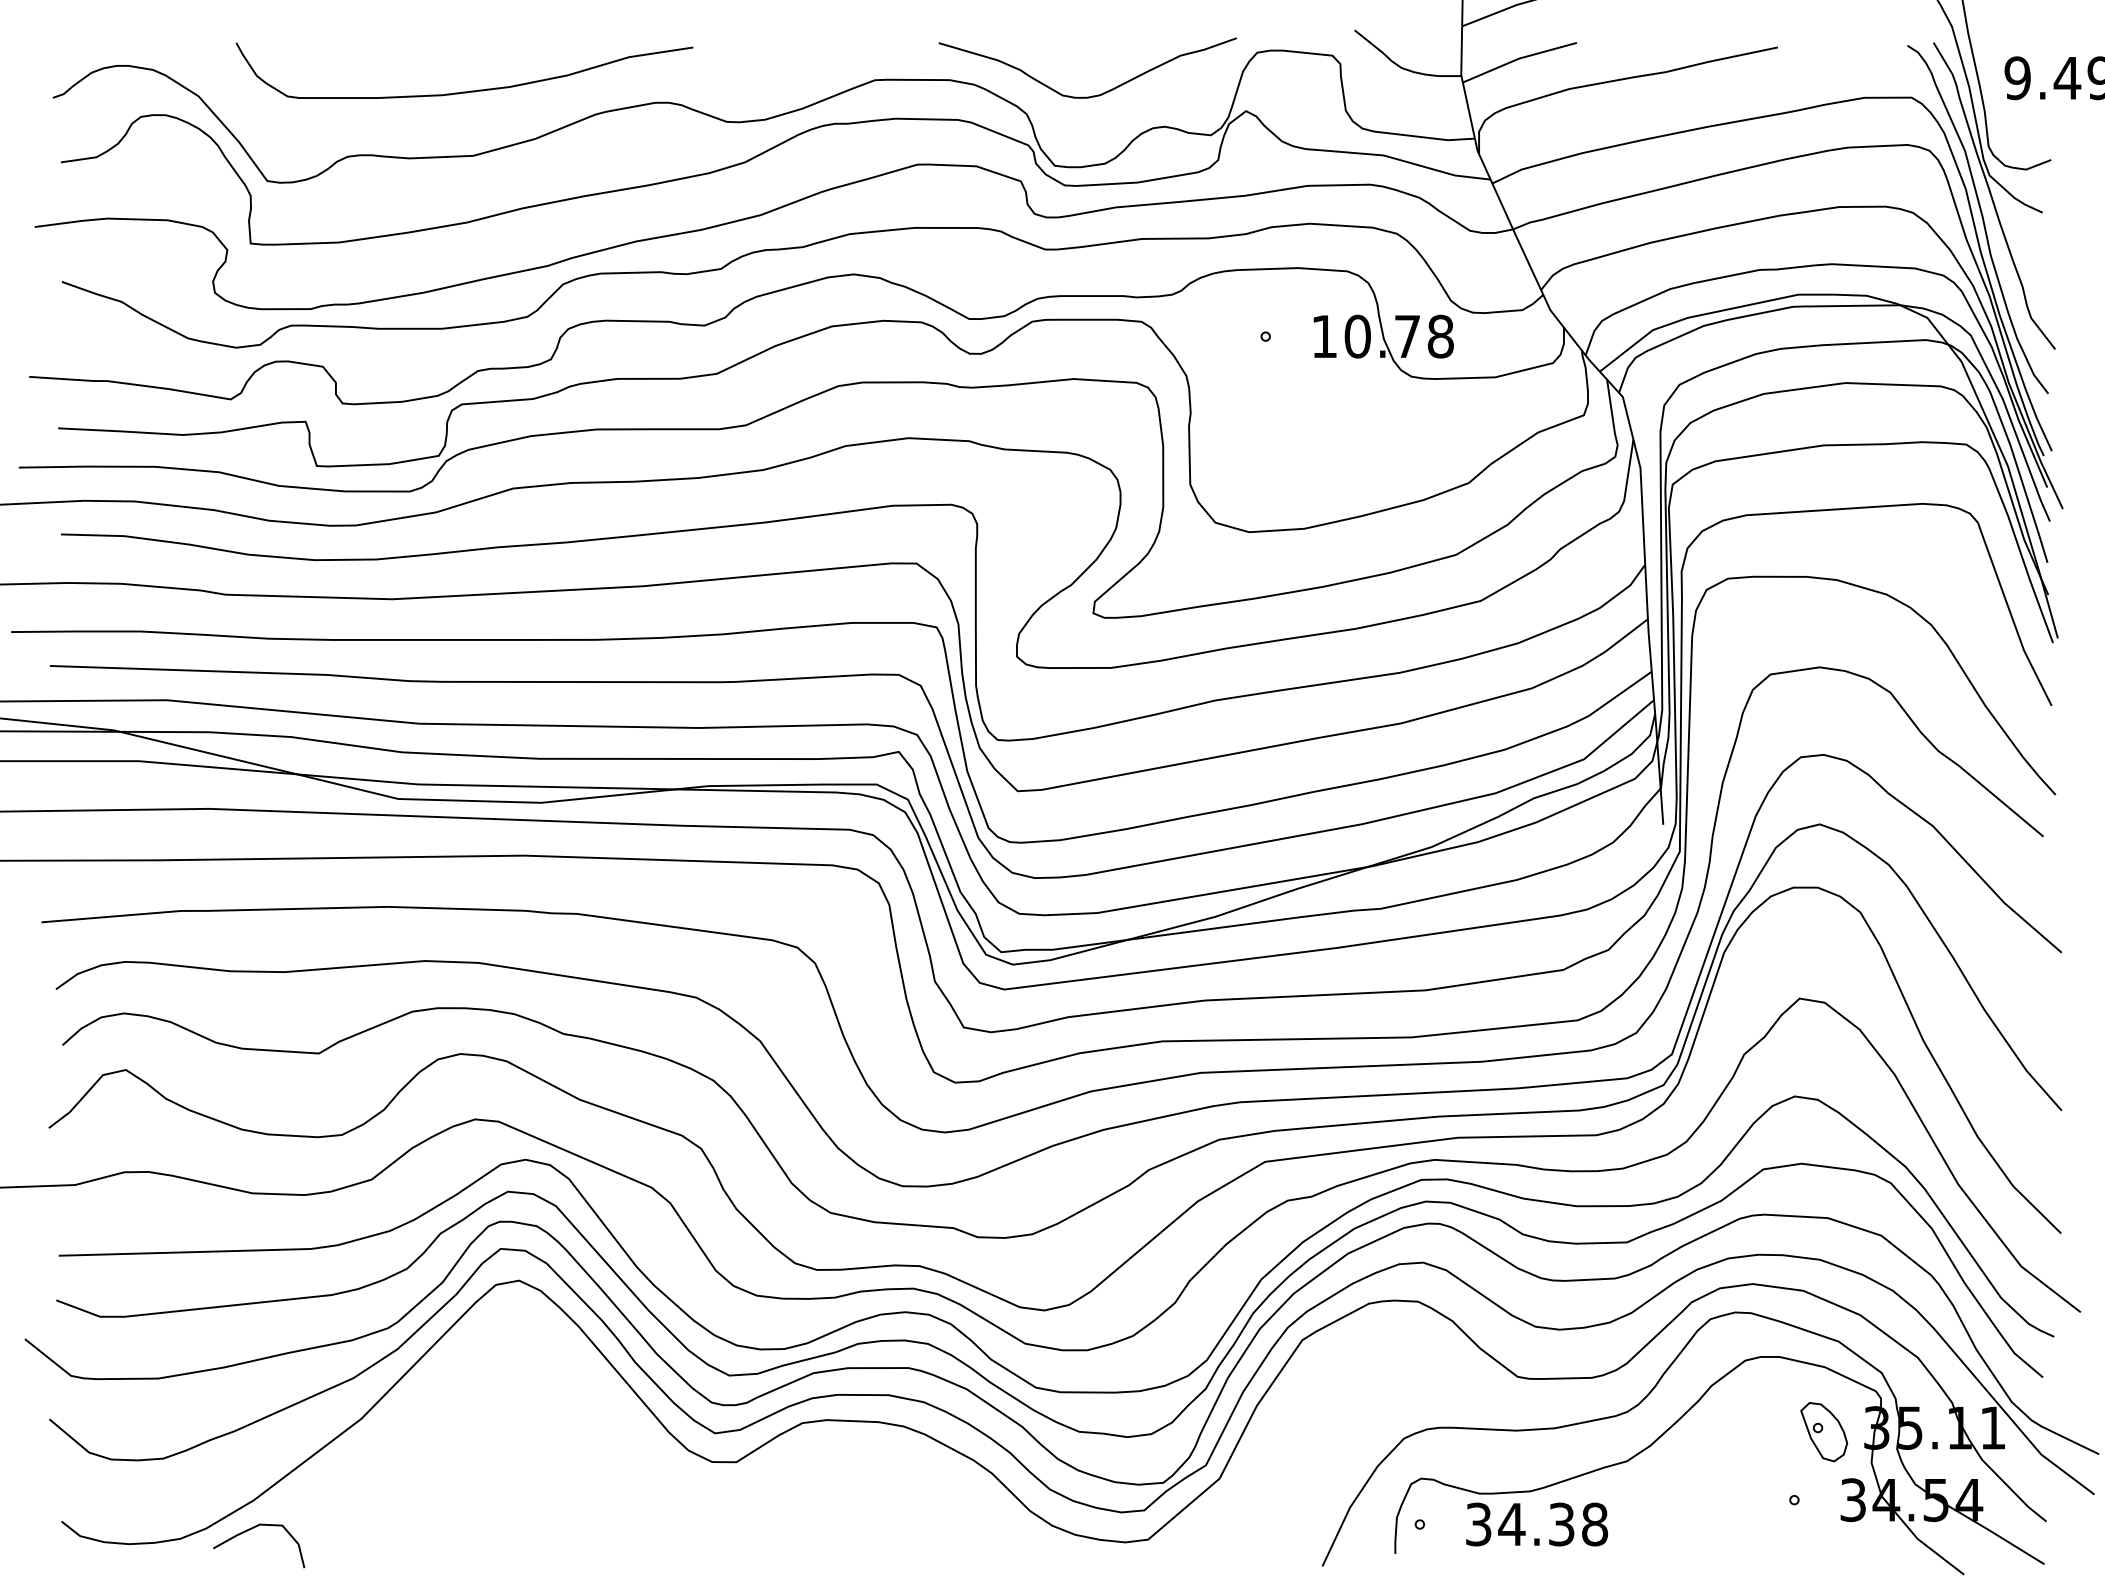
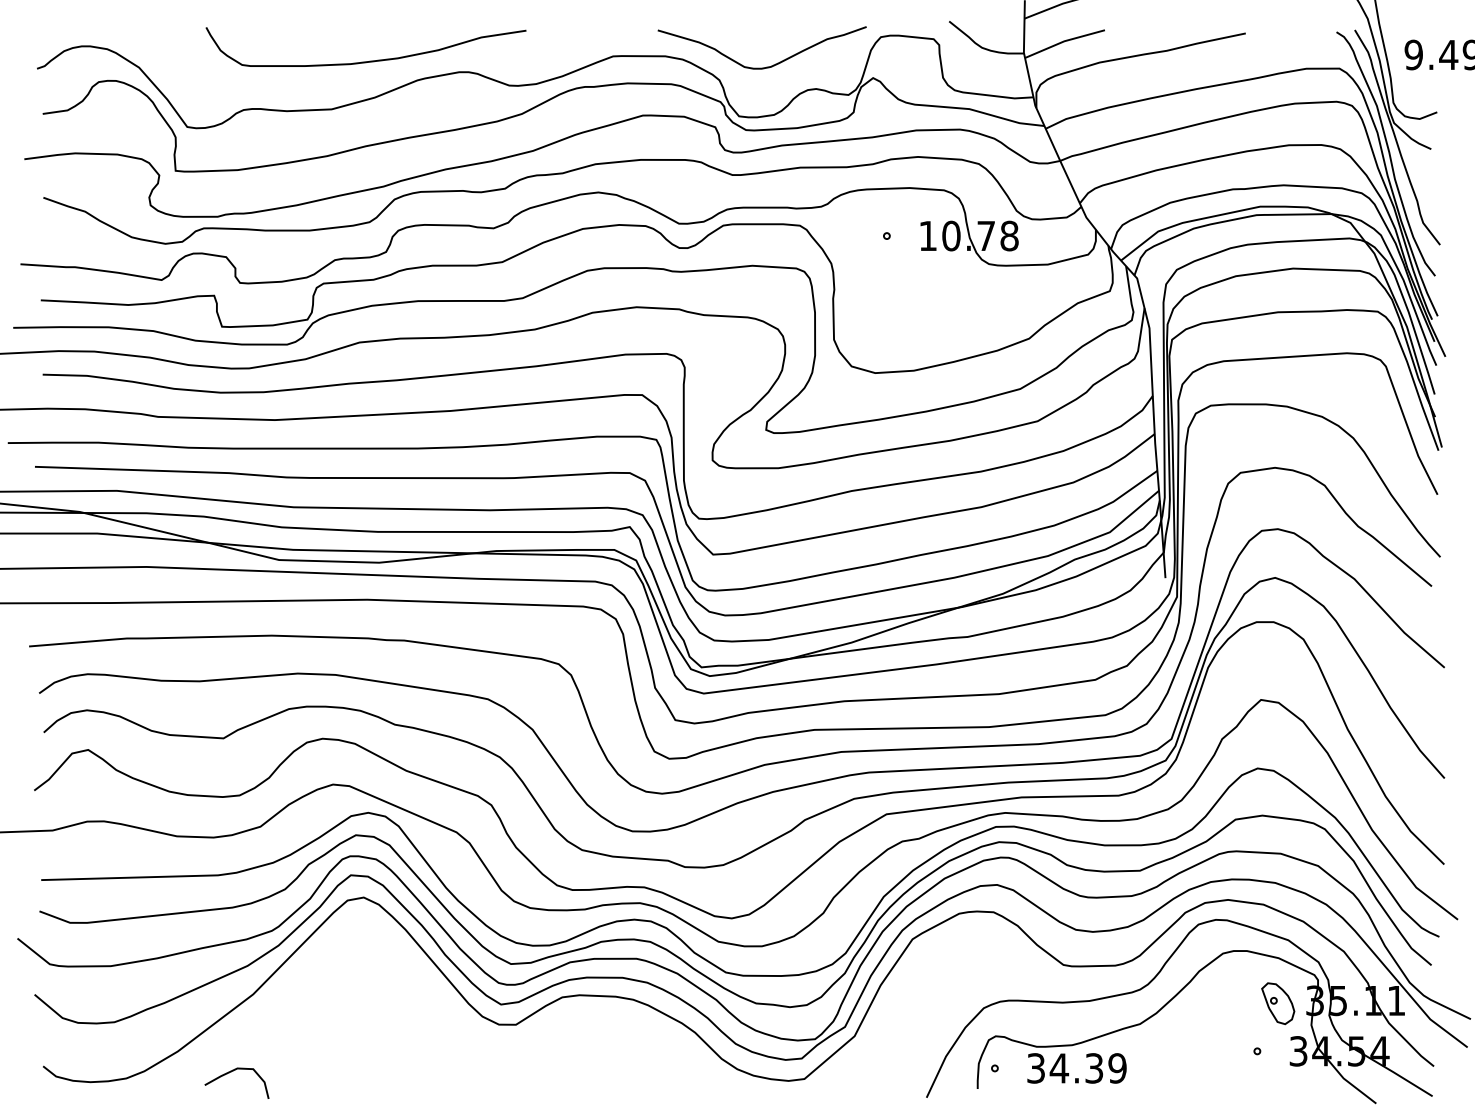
curve: (470, 90) -> (370, 60), moved
text: (1594, 1524) -> (1117, 1068), 34.38 -> 34.39
curve: (252, 1529) -> (232, 1071), moved

